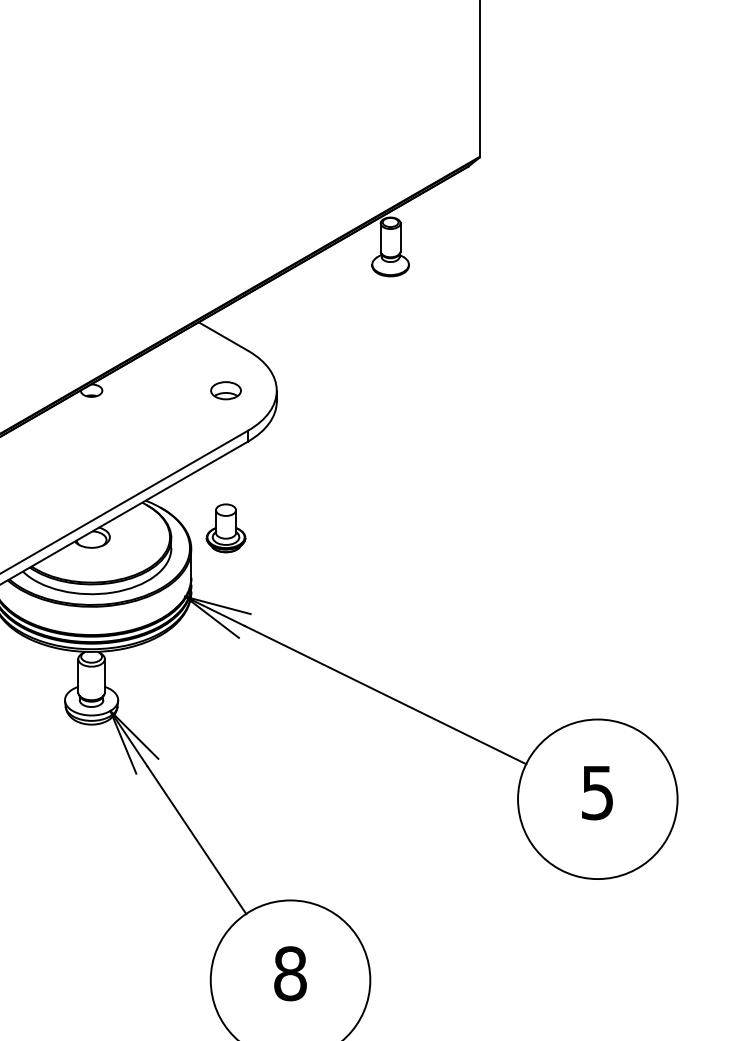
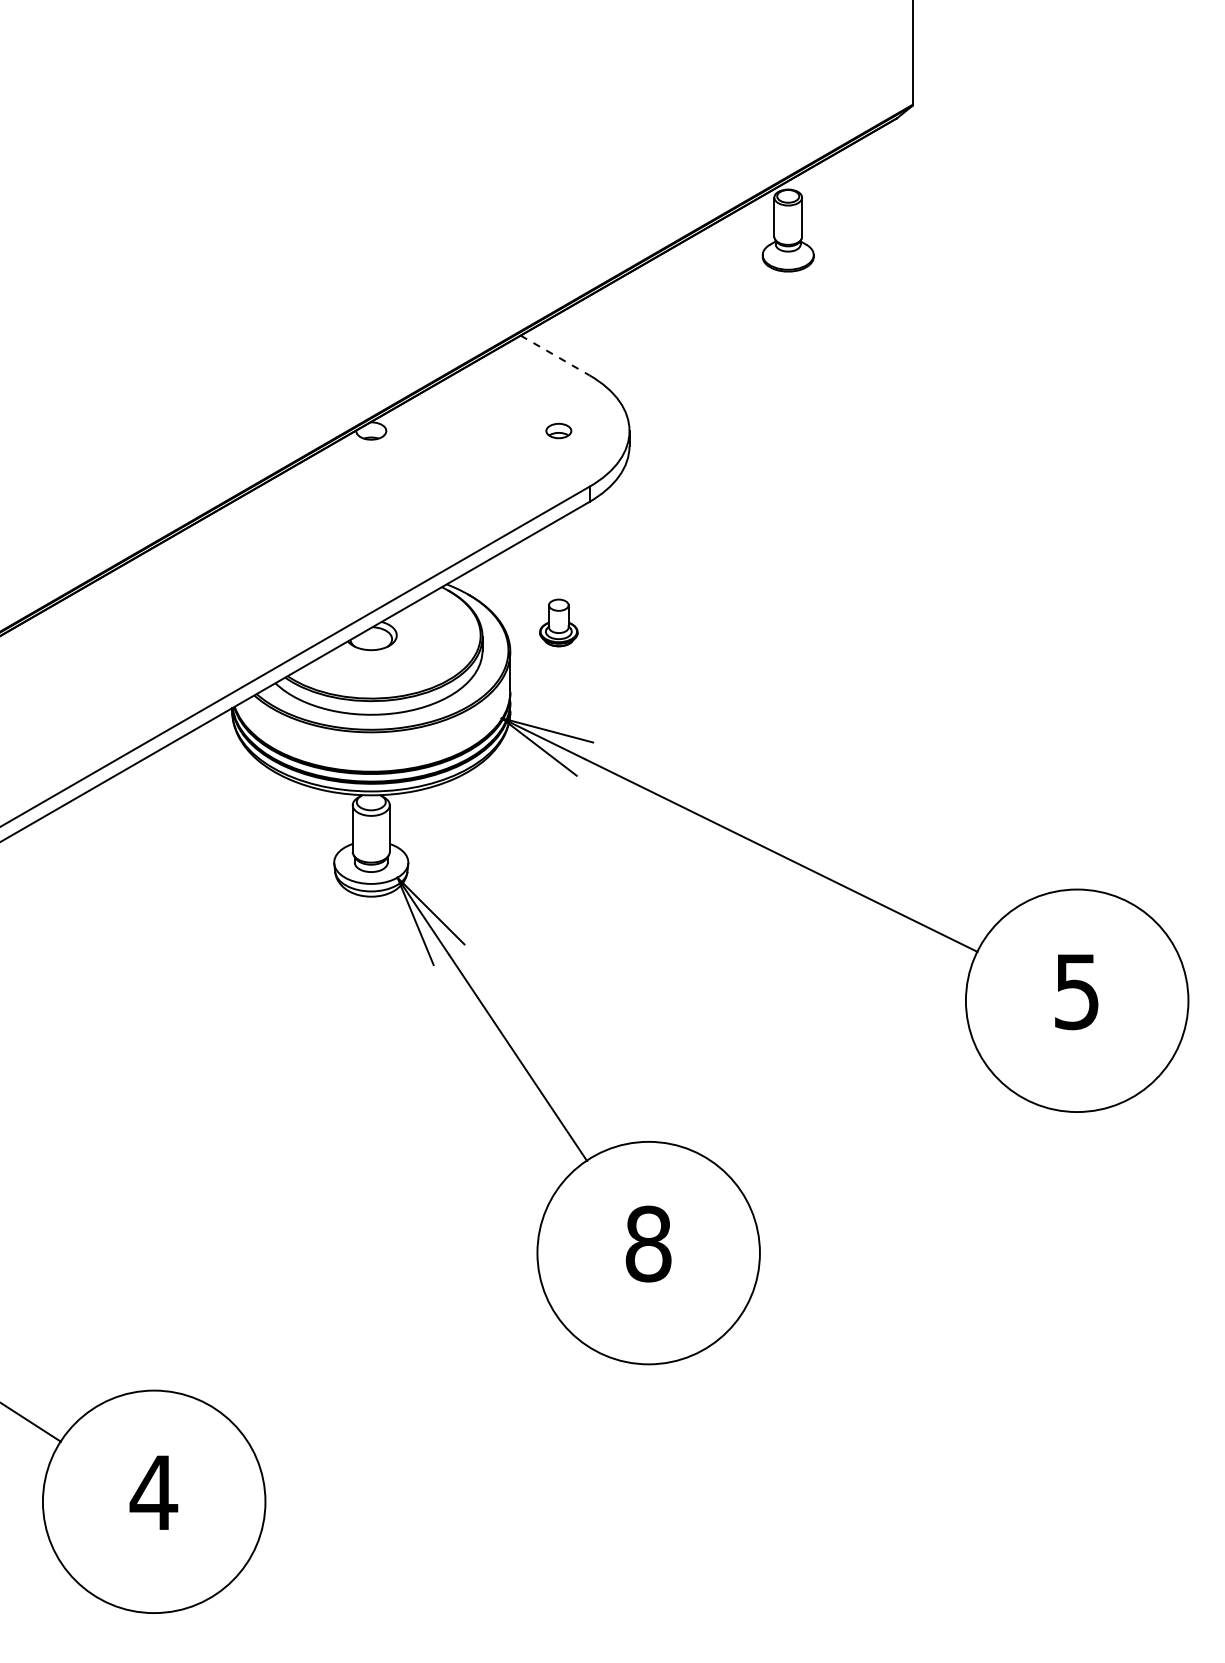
line: (223, 336) -> (555, 355), solid -> dashed
part: (225, 390) -> (558, 430), size x0.6
part: (225, 528) -> (558, 622), size x0.7

